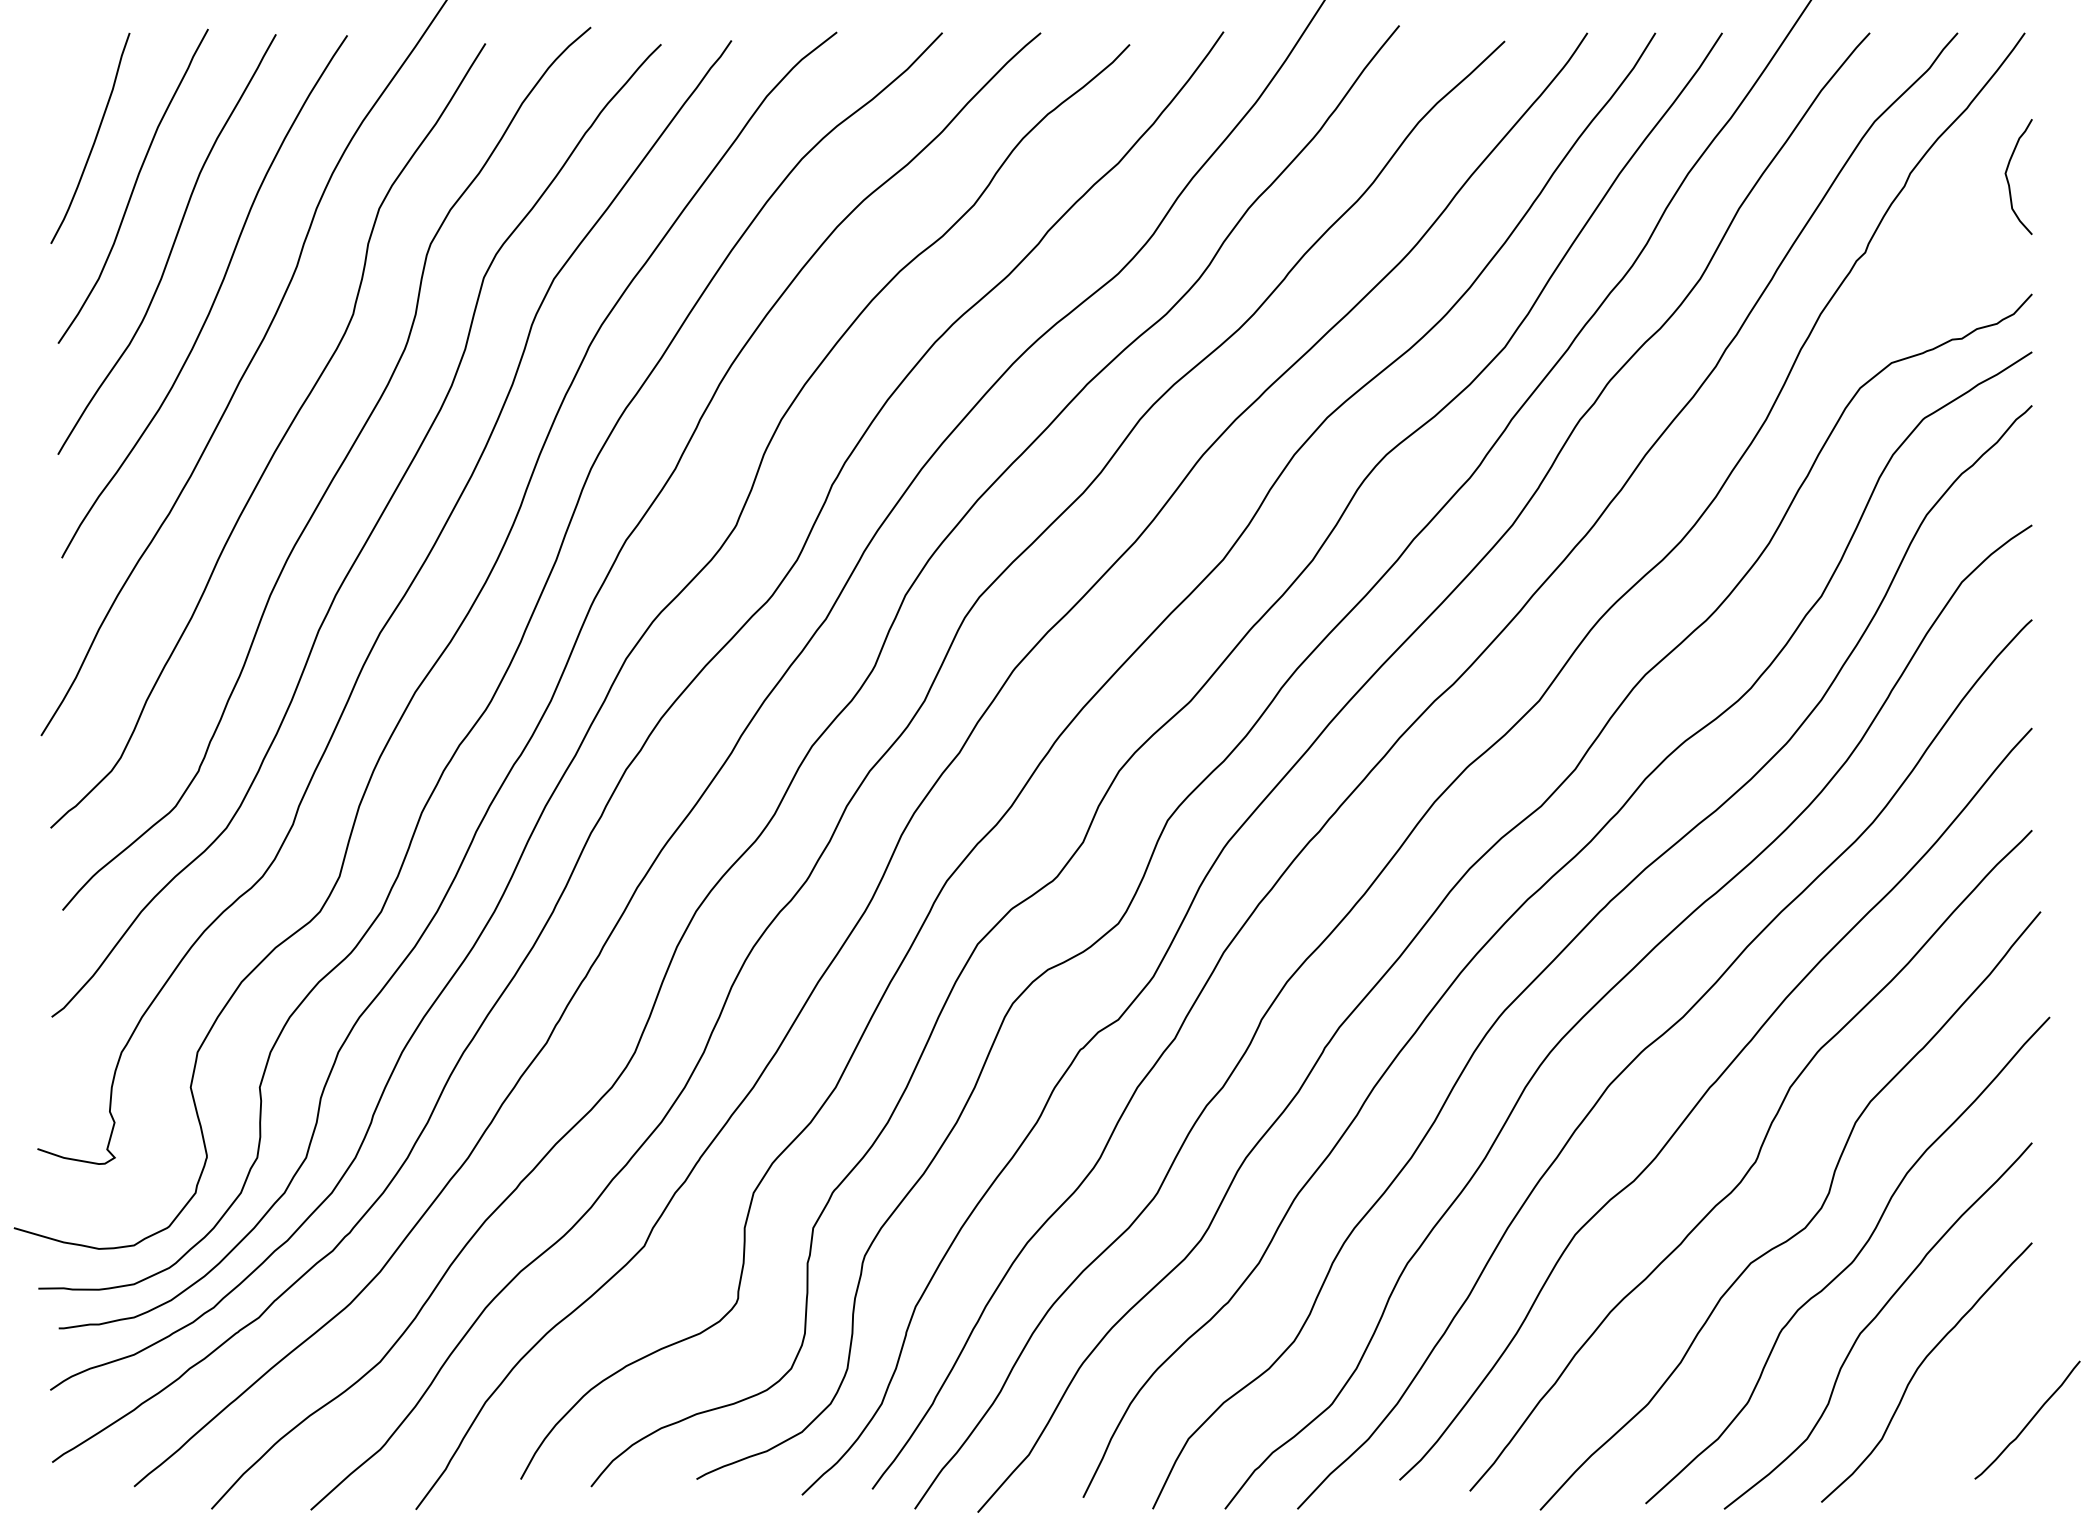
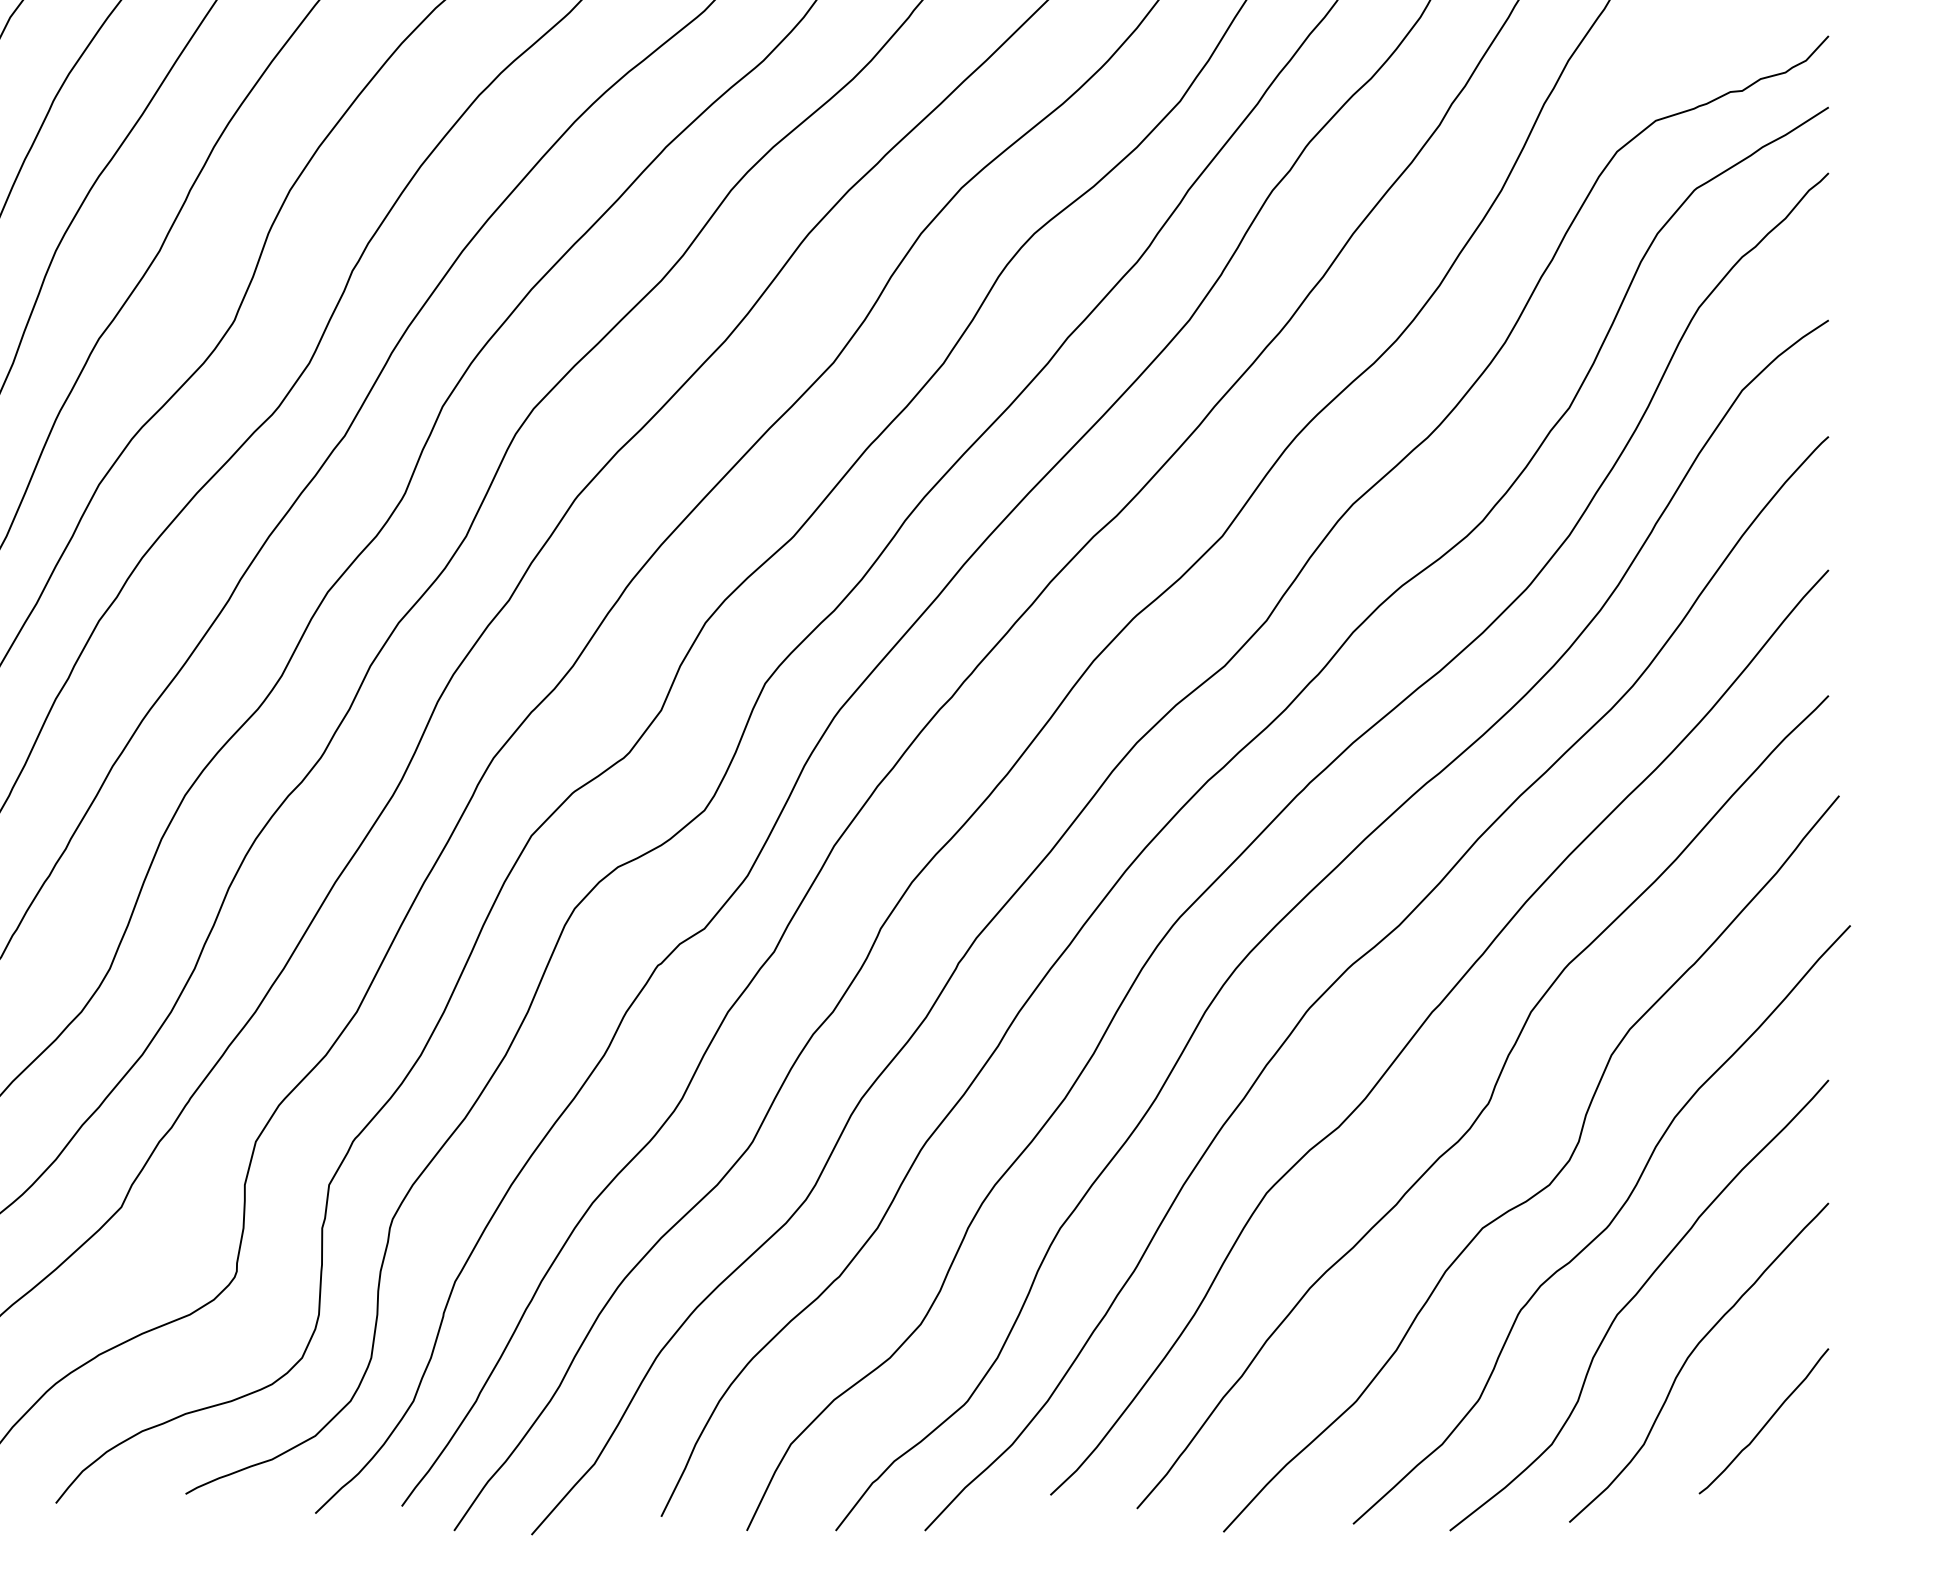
curve: (2029, 1420) -> (1766, 1421), moved

